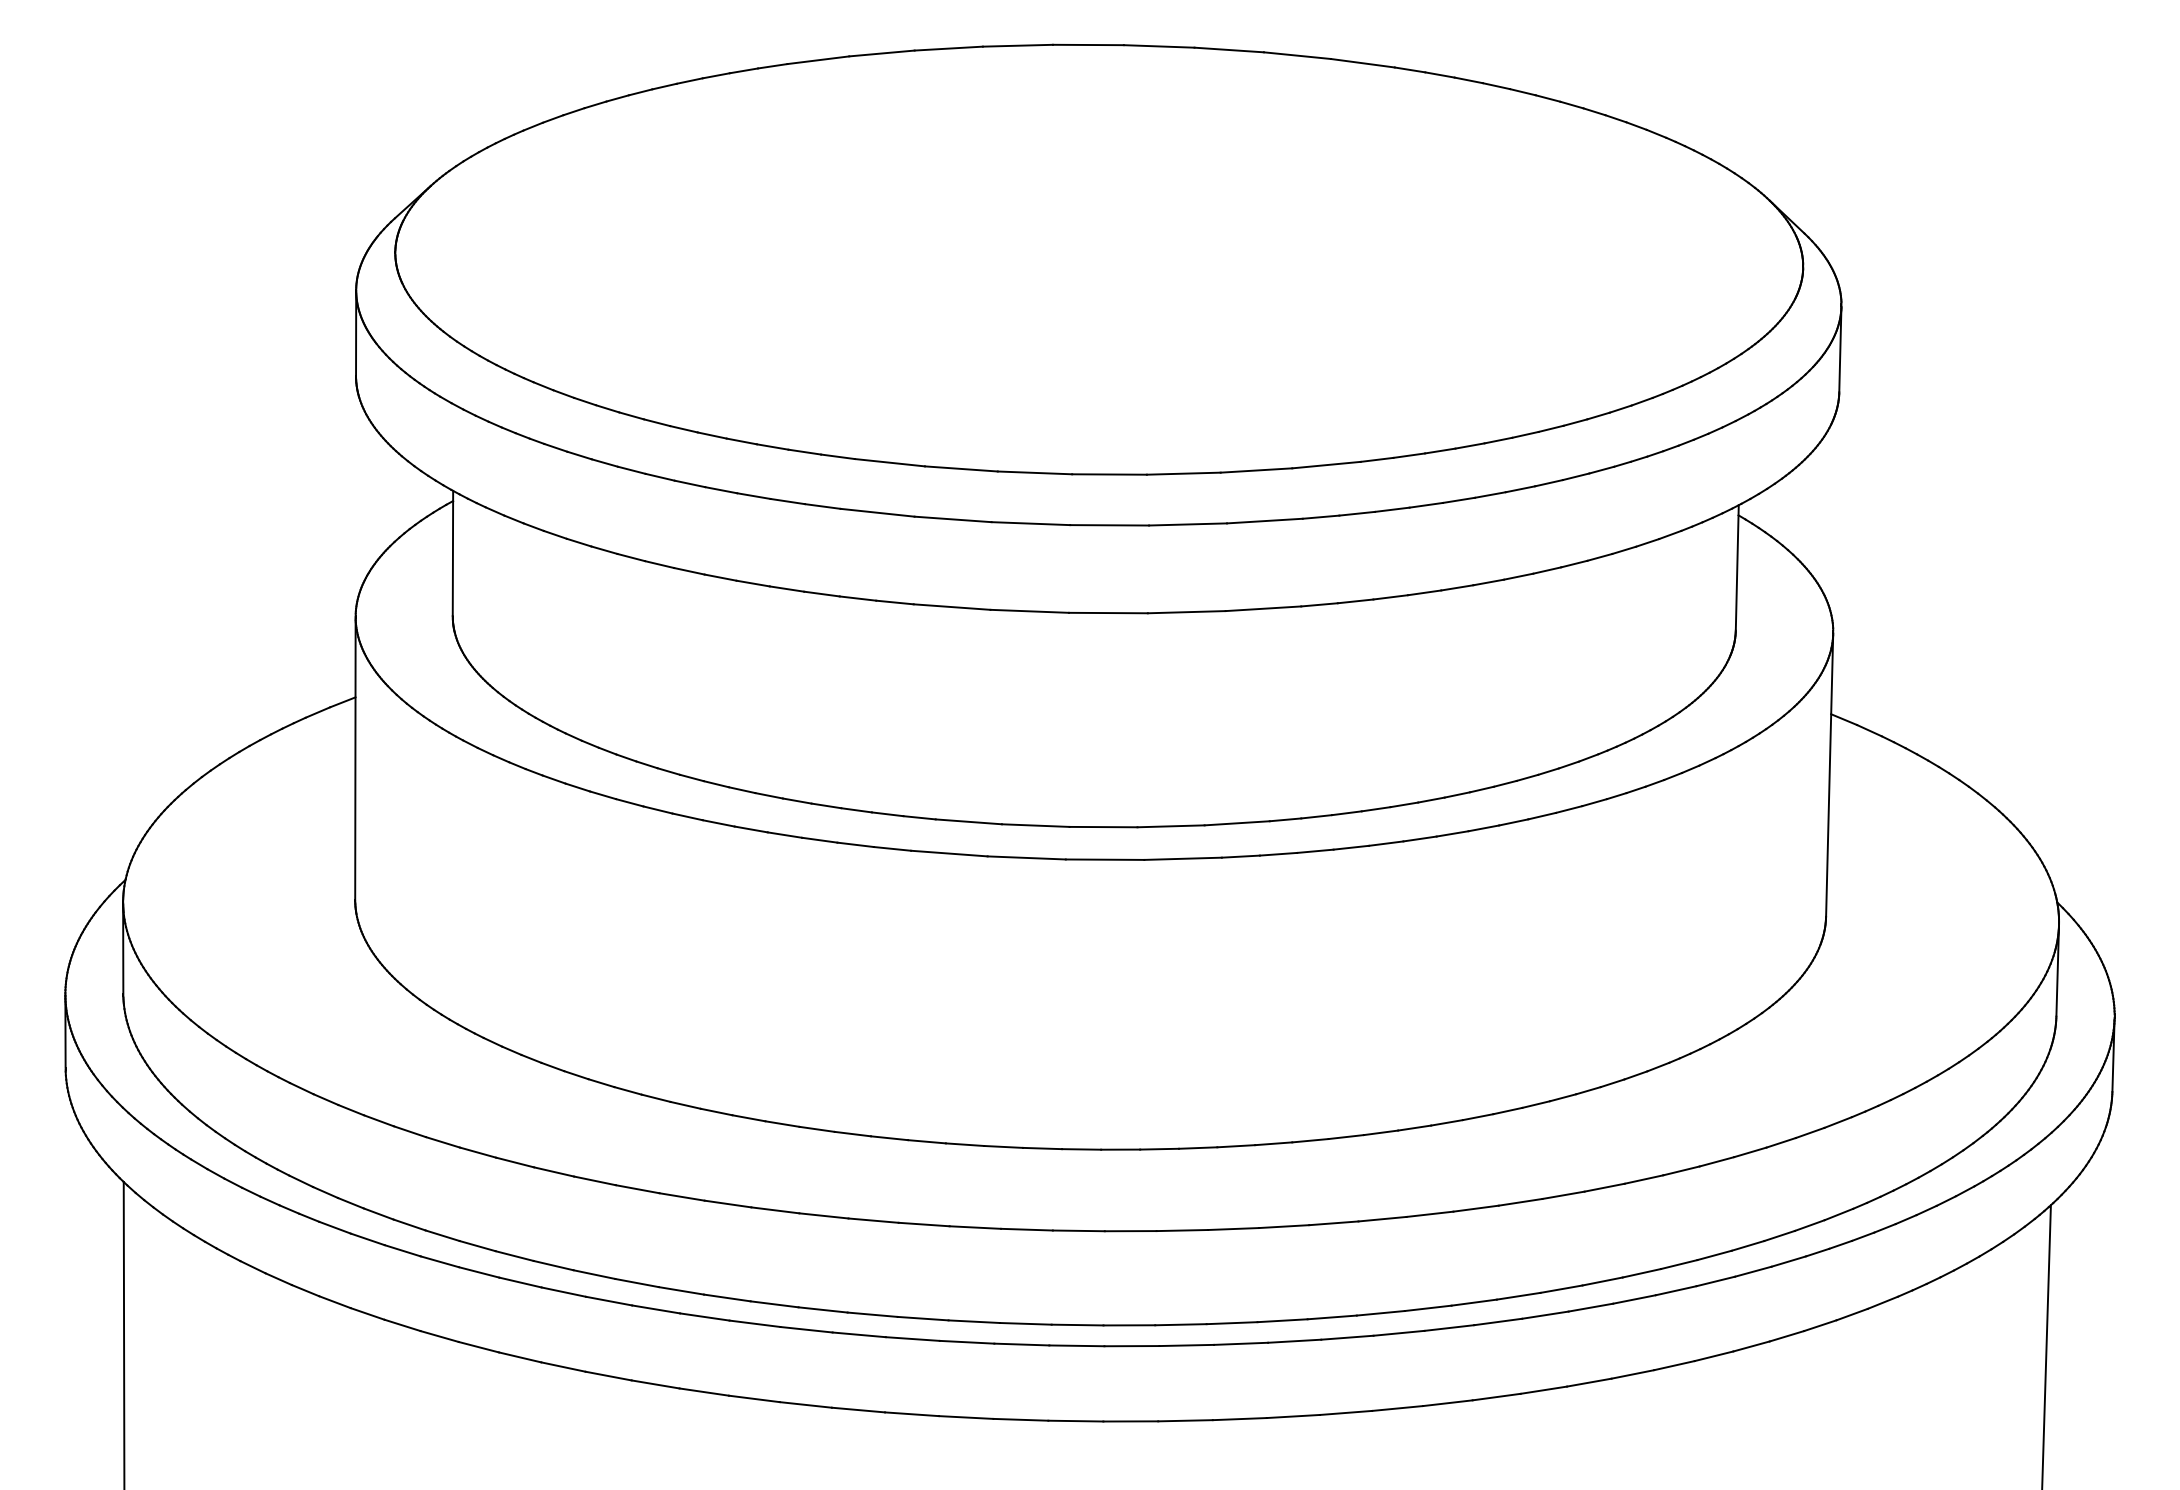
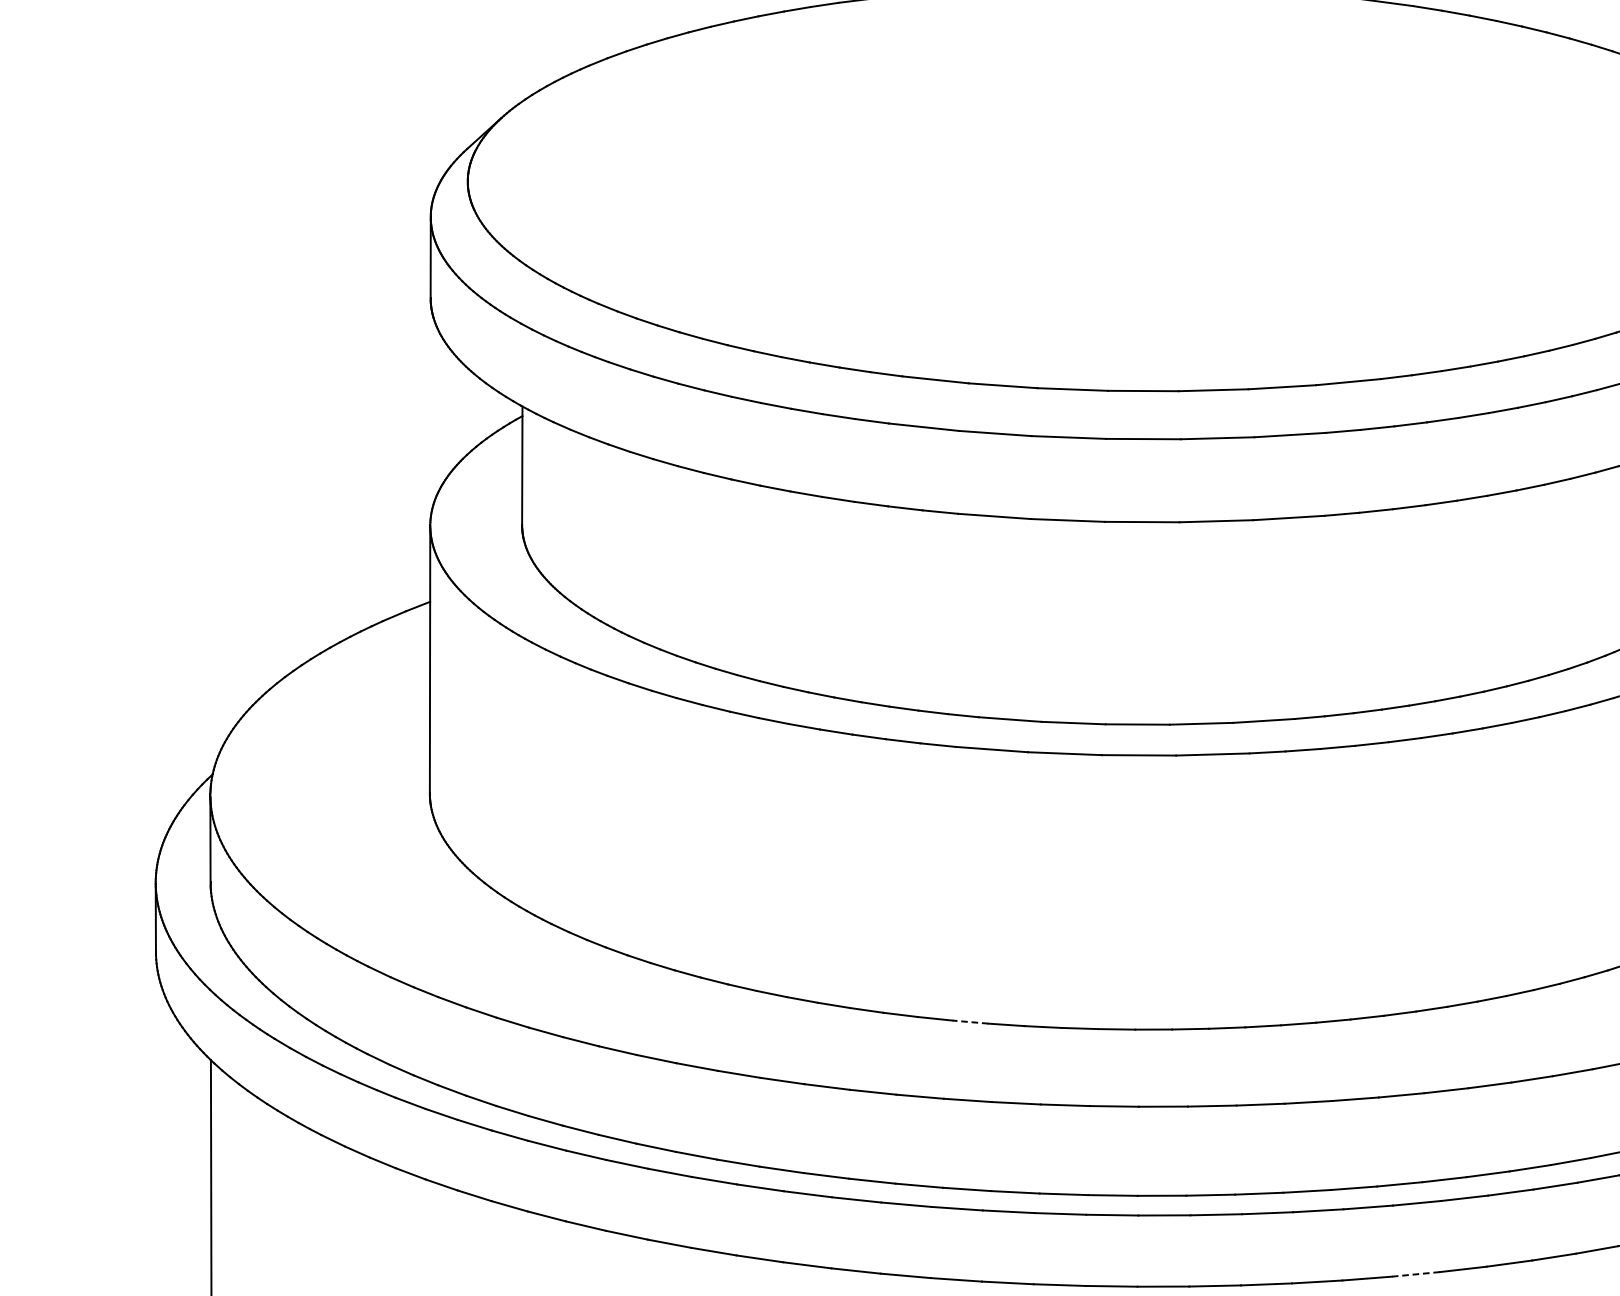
line: (926, 1141) -> (970, 1021), solid -> dashed
line: (1397, 1408) -> (1415, 1274), solid -> dashed

